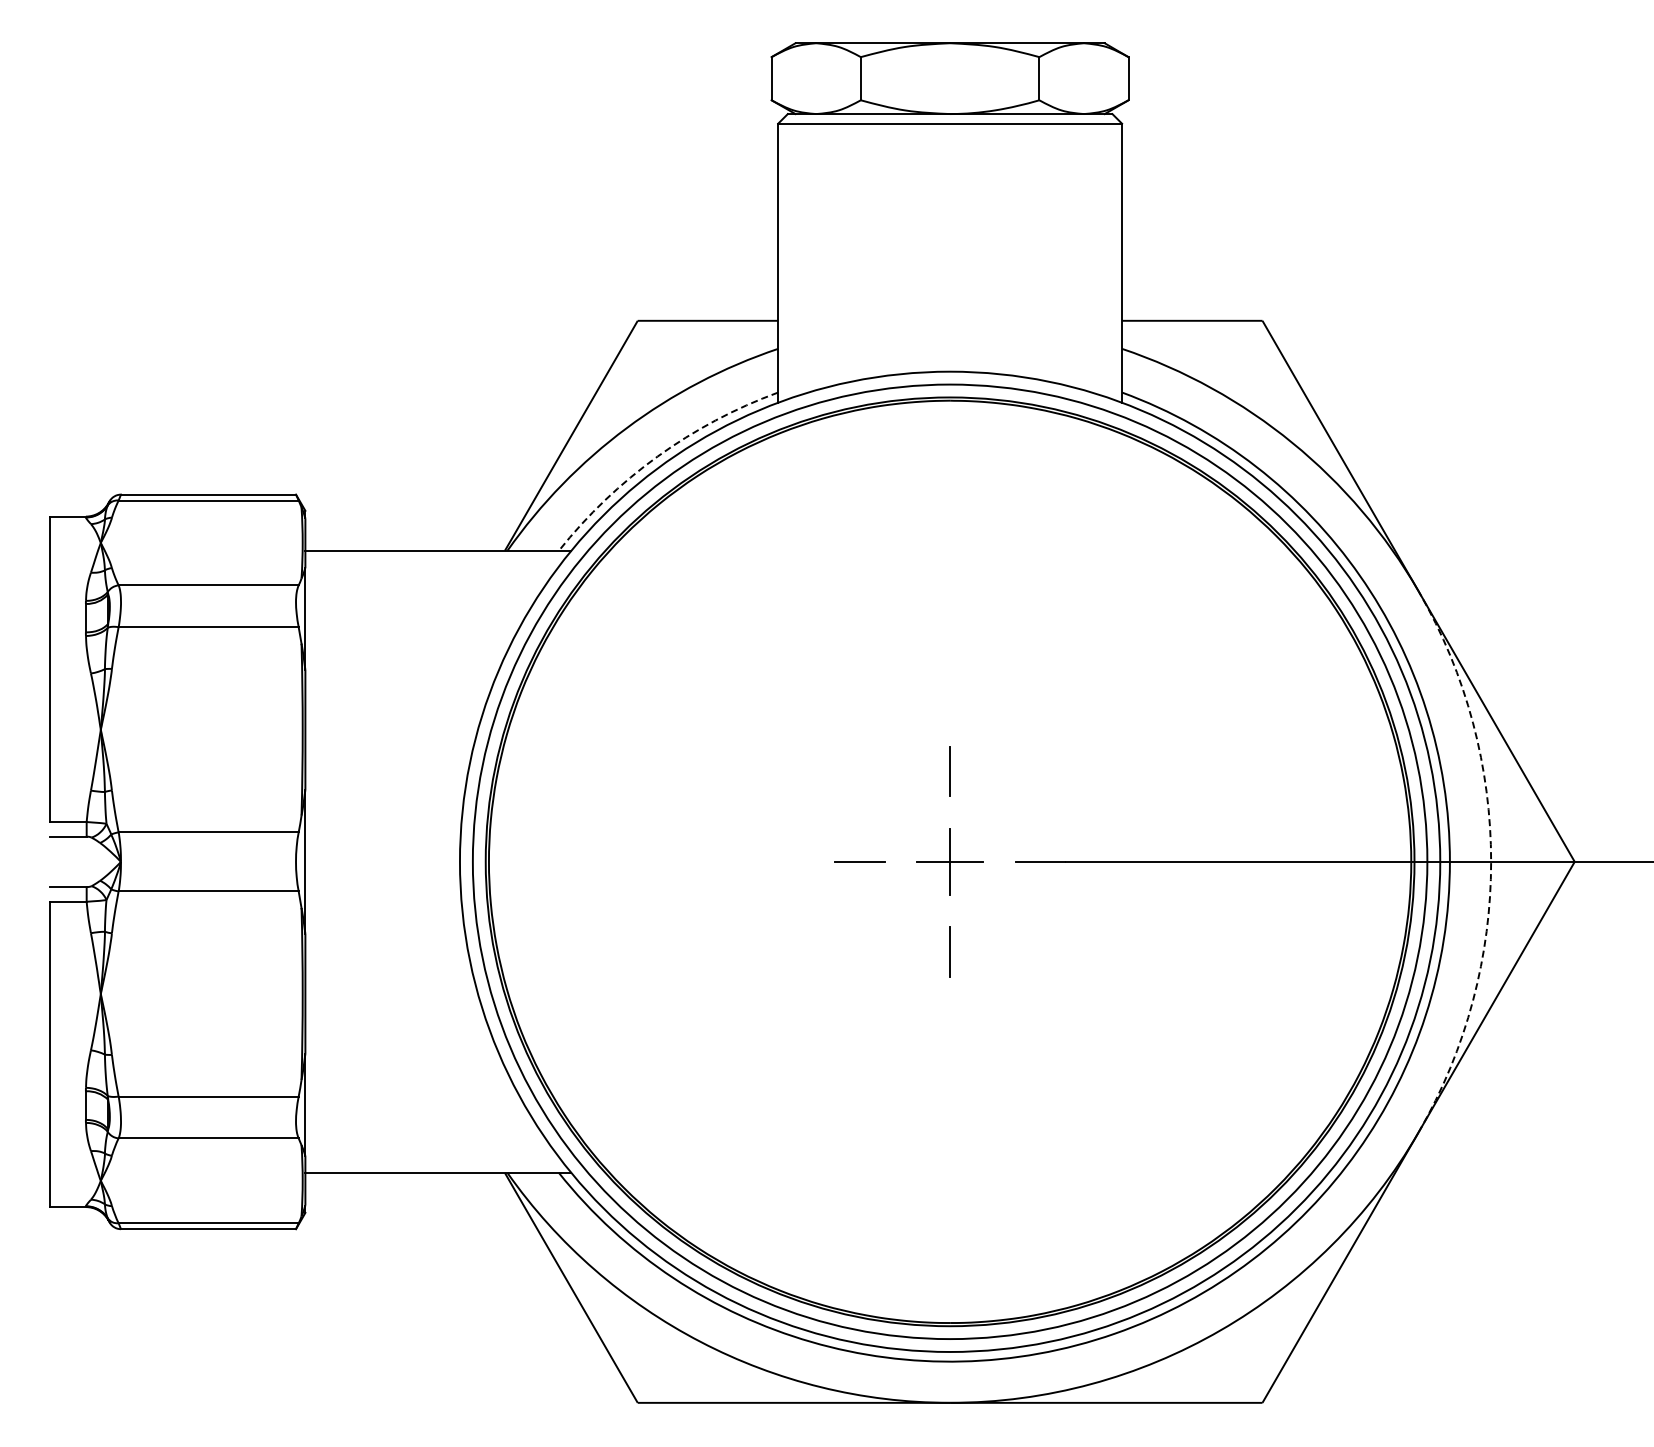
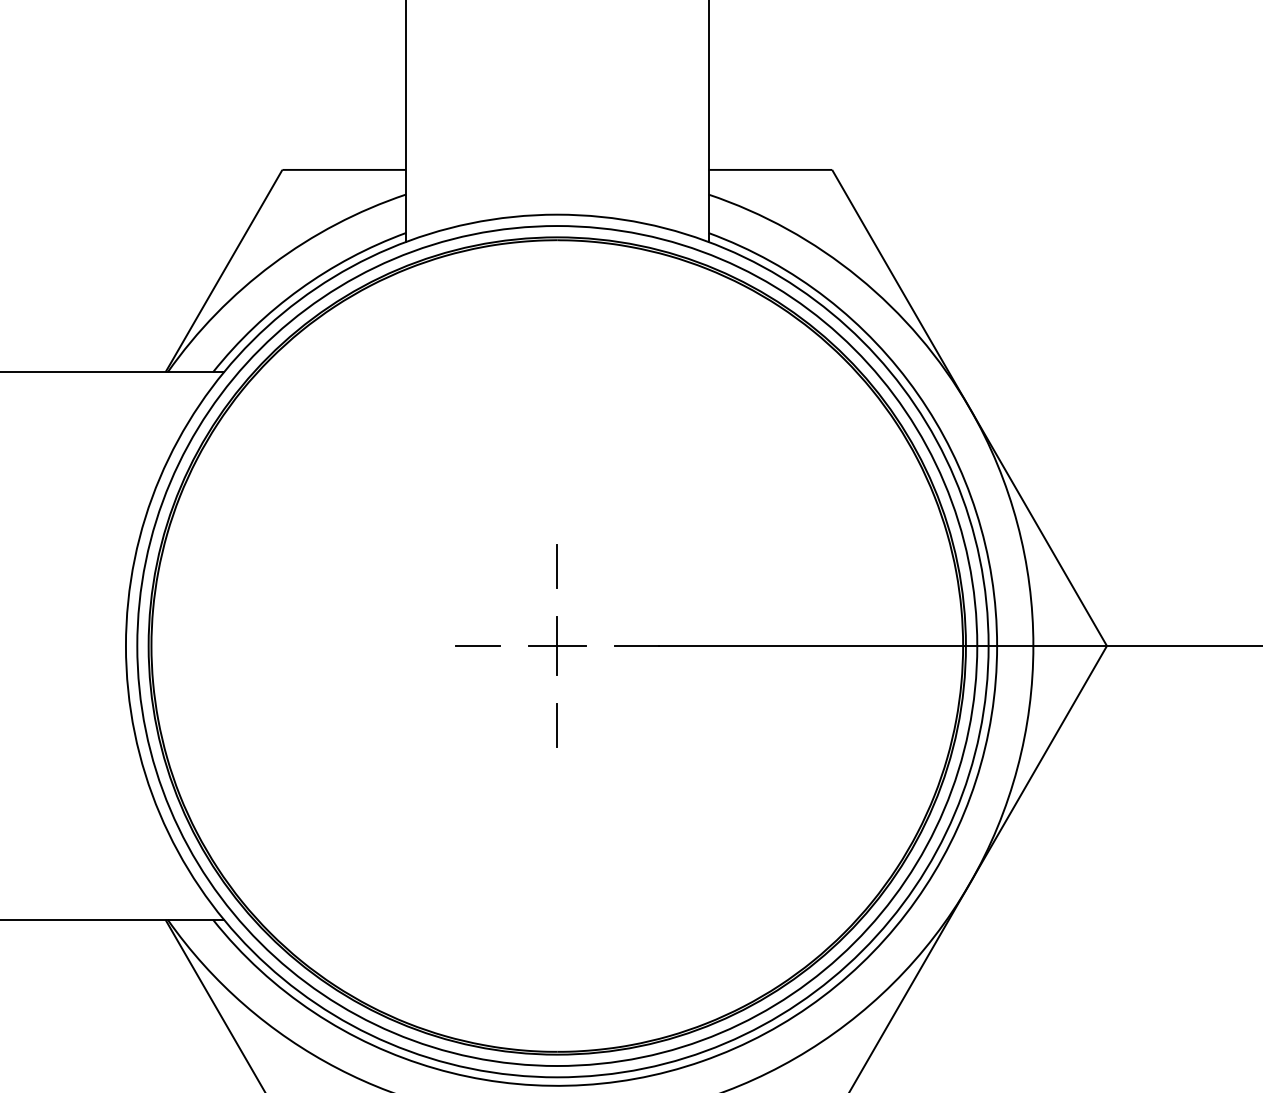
arc: (657, 456) -> (299, 289), dashed -> solid
arc: (1491, 861) -> (1033, 645), dashed -> solid

